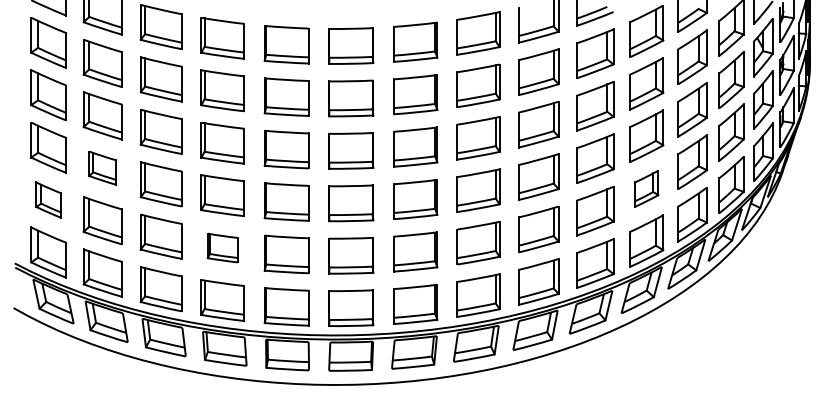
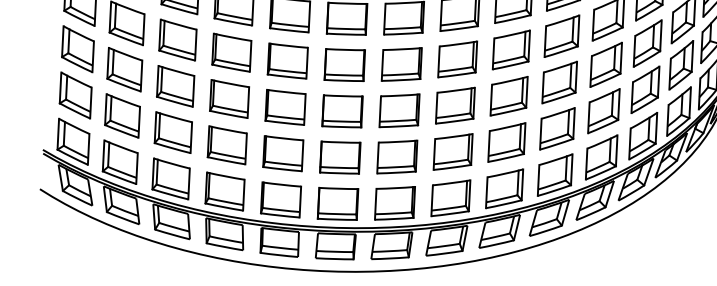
part: (102, 167) -> (124, 68), size x1.43
part: (646, 188) -> (603, 111), size x1.43
part: (48, 199) -> (75, 94), size x1.43
part: (222, 247) -> (226, 144), size x1.43

